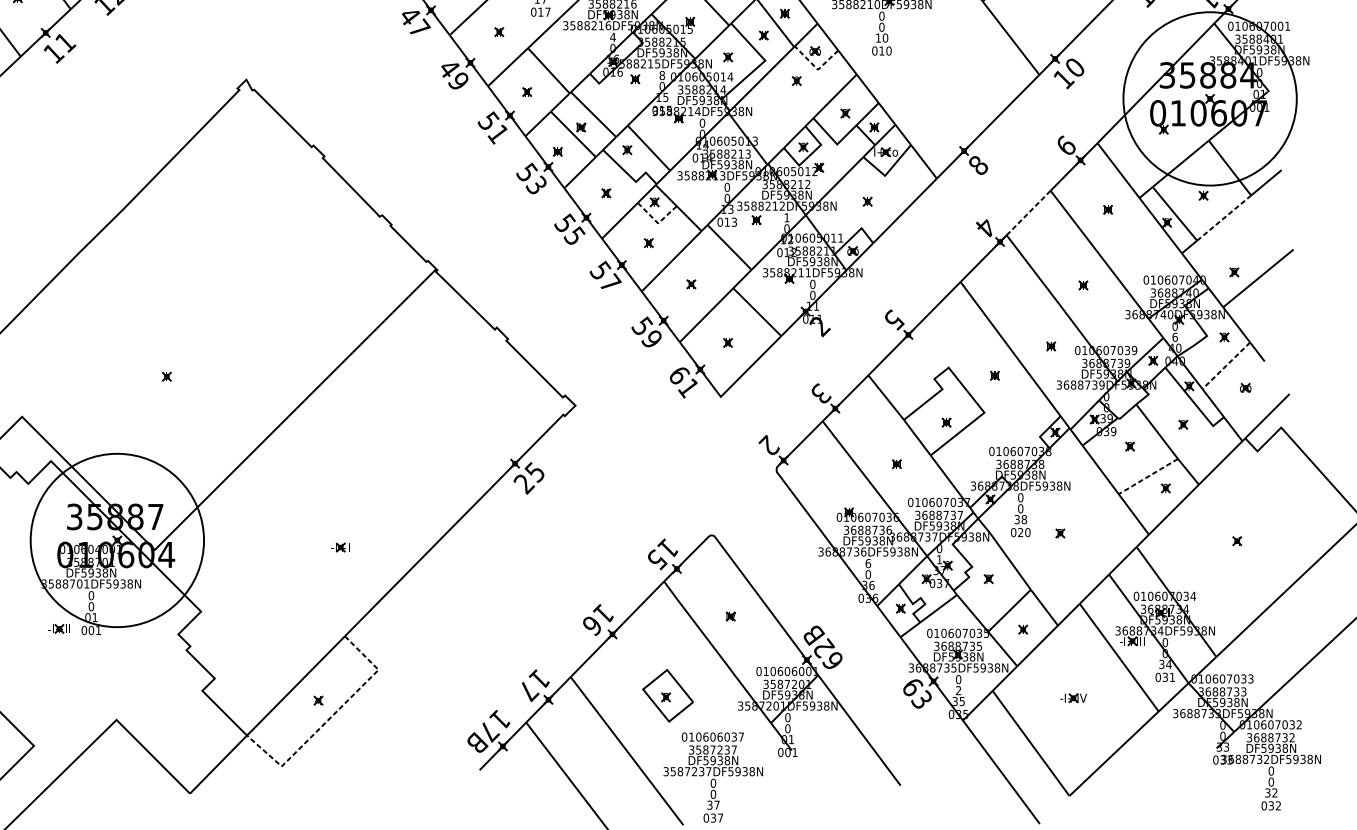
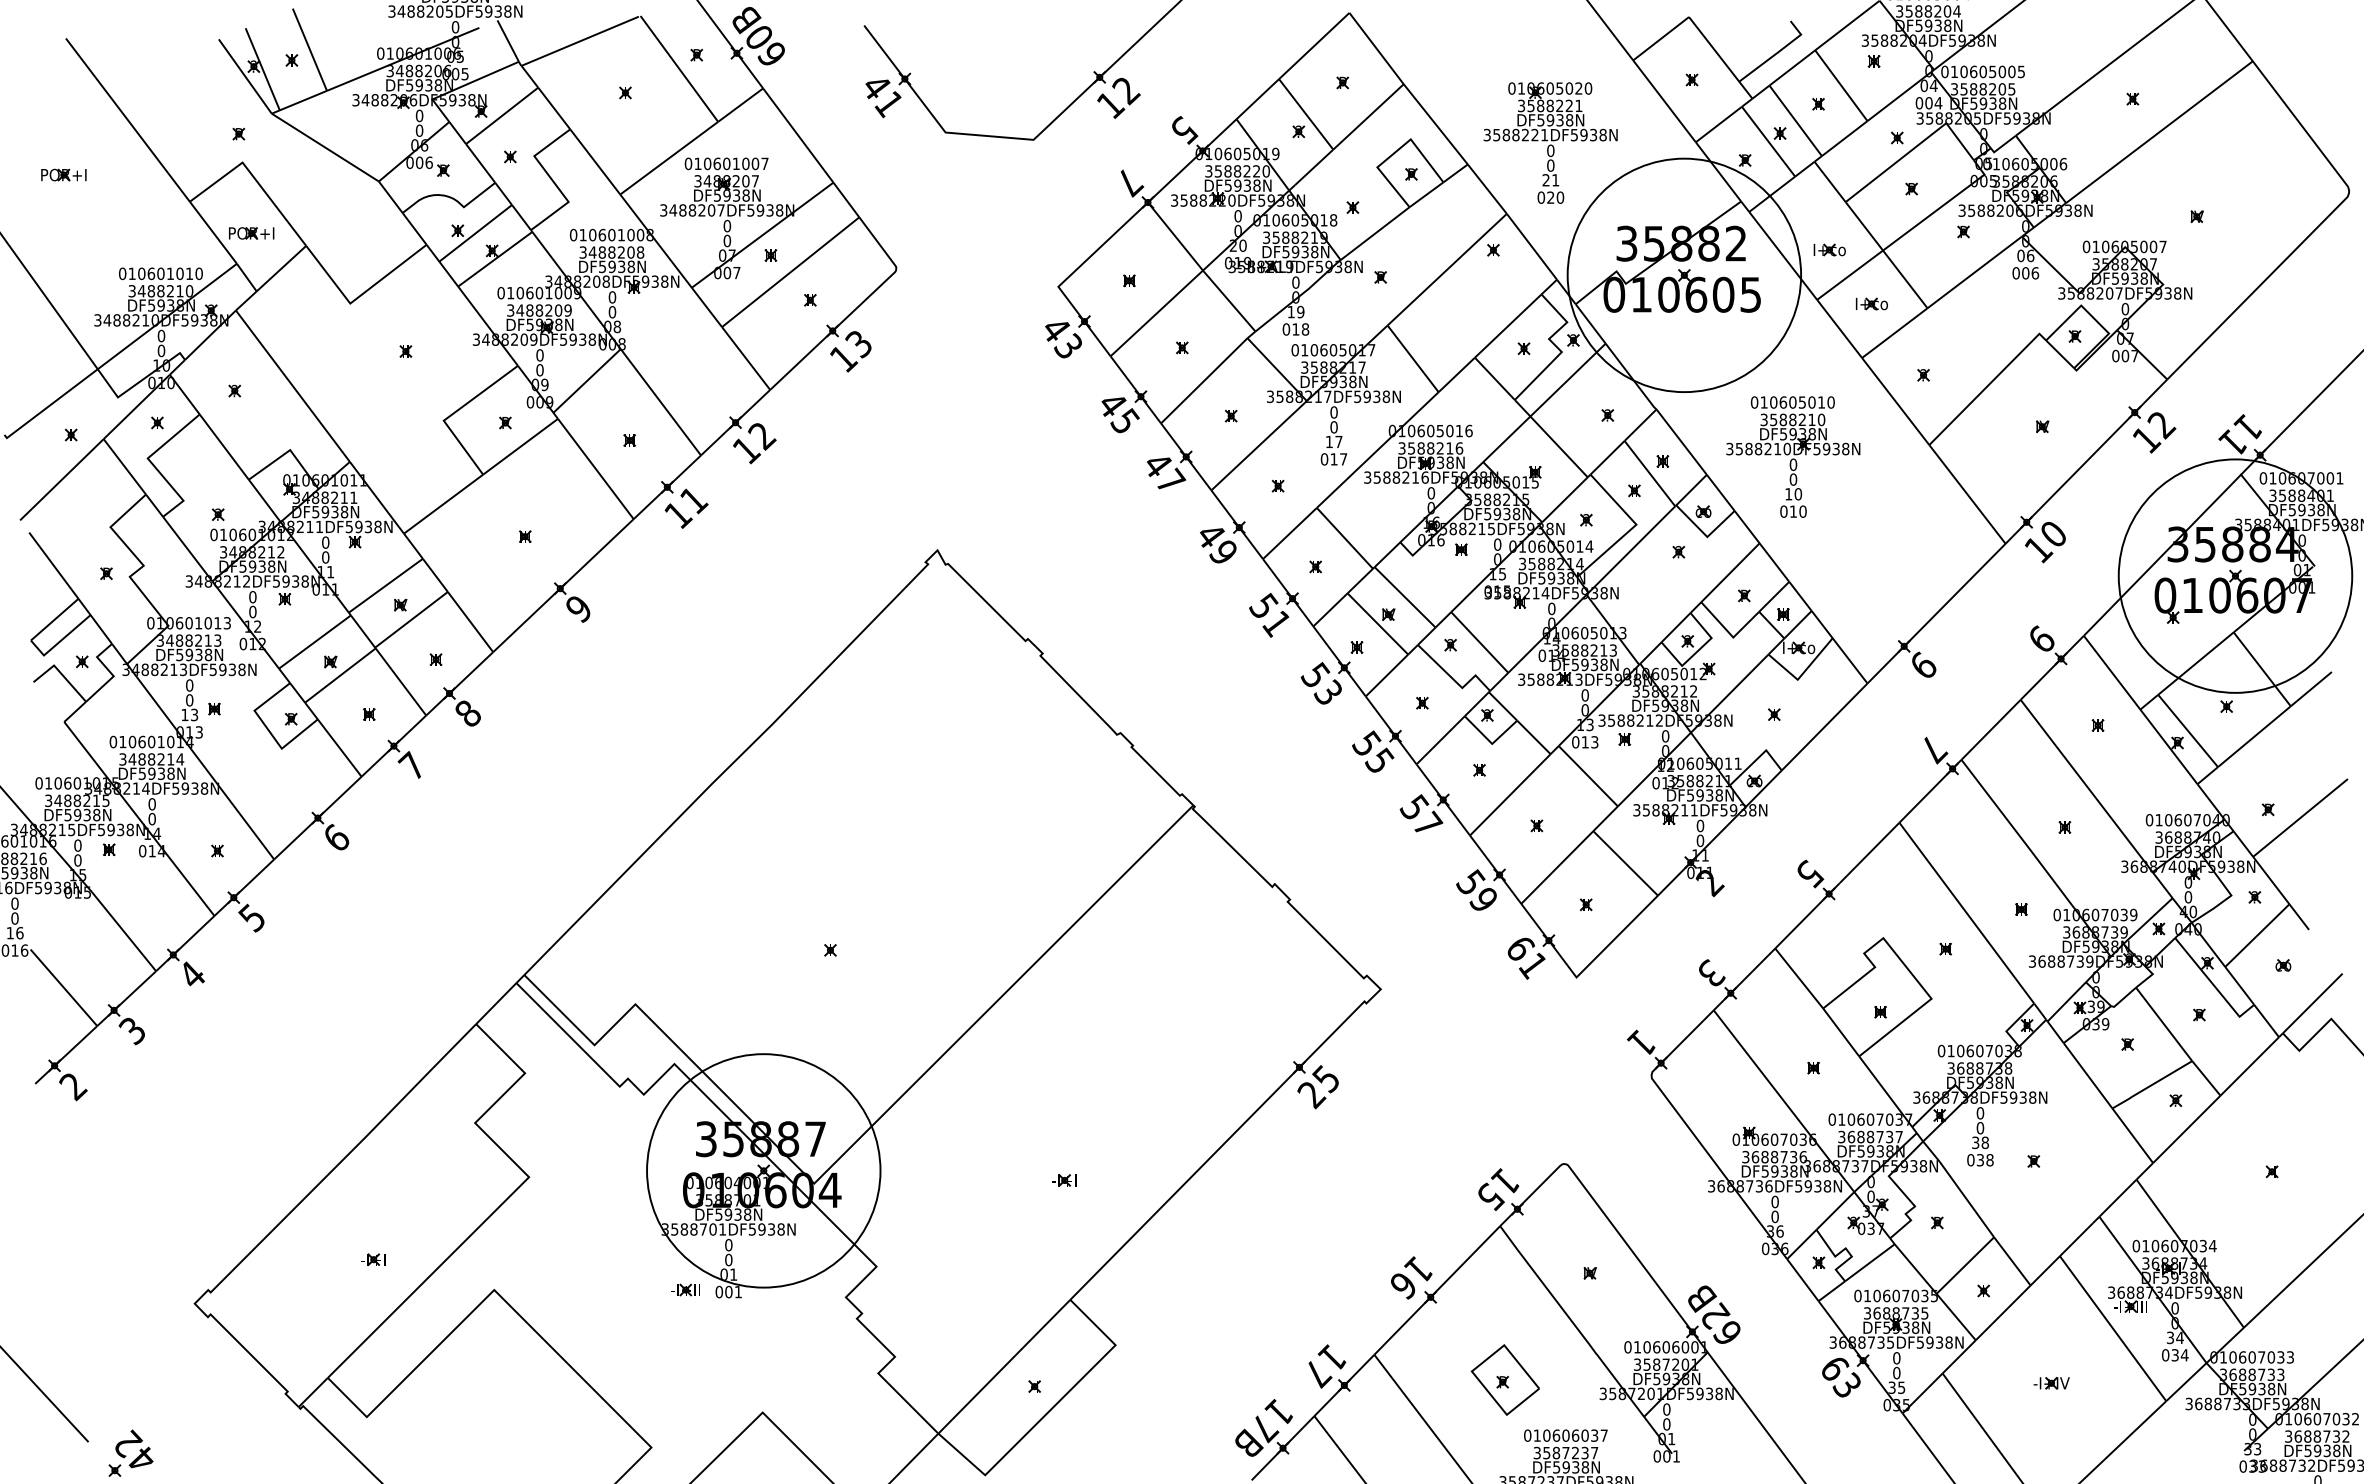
text: (613, 37) -> (1431, 493), 4 -> 0
line: (815, 67) -> (1704, 534), dashed -> solid
text: (662, 75) -> (1497, 544), 8 -> 0
text: (978, 164) -> (1923, 664), 8 -> 6
line: (1028, 212) -> (1991, 729), dashed -> solid
text: (786, 217) -> (1665, 736), 1 -> 0
line: (1224, 217) -> (2254, 736), dashed -> solid
line: (657, 223) -> (1491, 743), dashed -> solid
text: (986, 228) -> (1934, 750), 4 -> 7
text: (1175, 337) -> (2188, 897), 6 -> 0
line: (1226, 365) -> (2257, 935), dashed -> solid
text: (769, 444) -> (1641, 1041), 2 -> 1
line: (1147, 477) -> (2151, 1085), dashed -> solid
text: (1023, 532) -> (1984, 1160), 020 -> 038
text: (939, 559) -> (1870, 1196), 1 -> 0
text: (867, 563) -> (1774, 1201), 6 -> 0
text: (1172, 677) -> (2184, 1355), 031 -> 034
text: (958, 690) -> (1896, 1373), 2 -> 0
line: (330, 717) -> (1050, 1409), dashed -> solid

